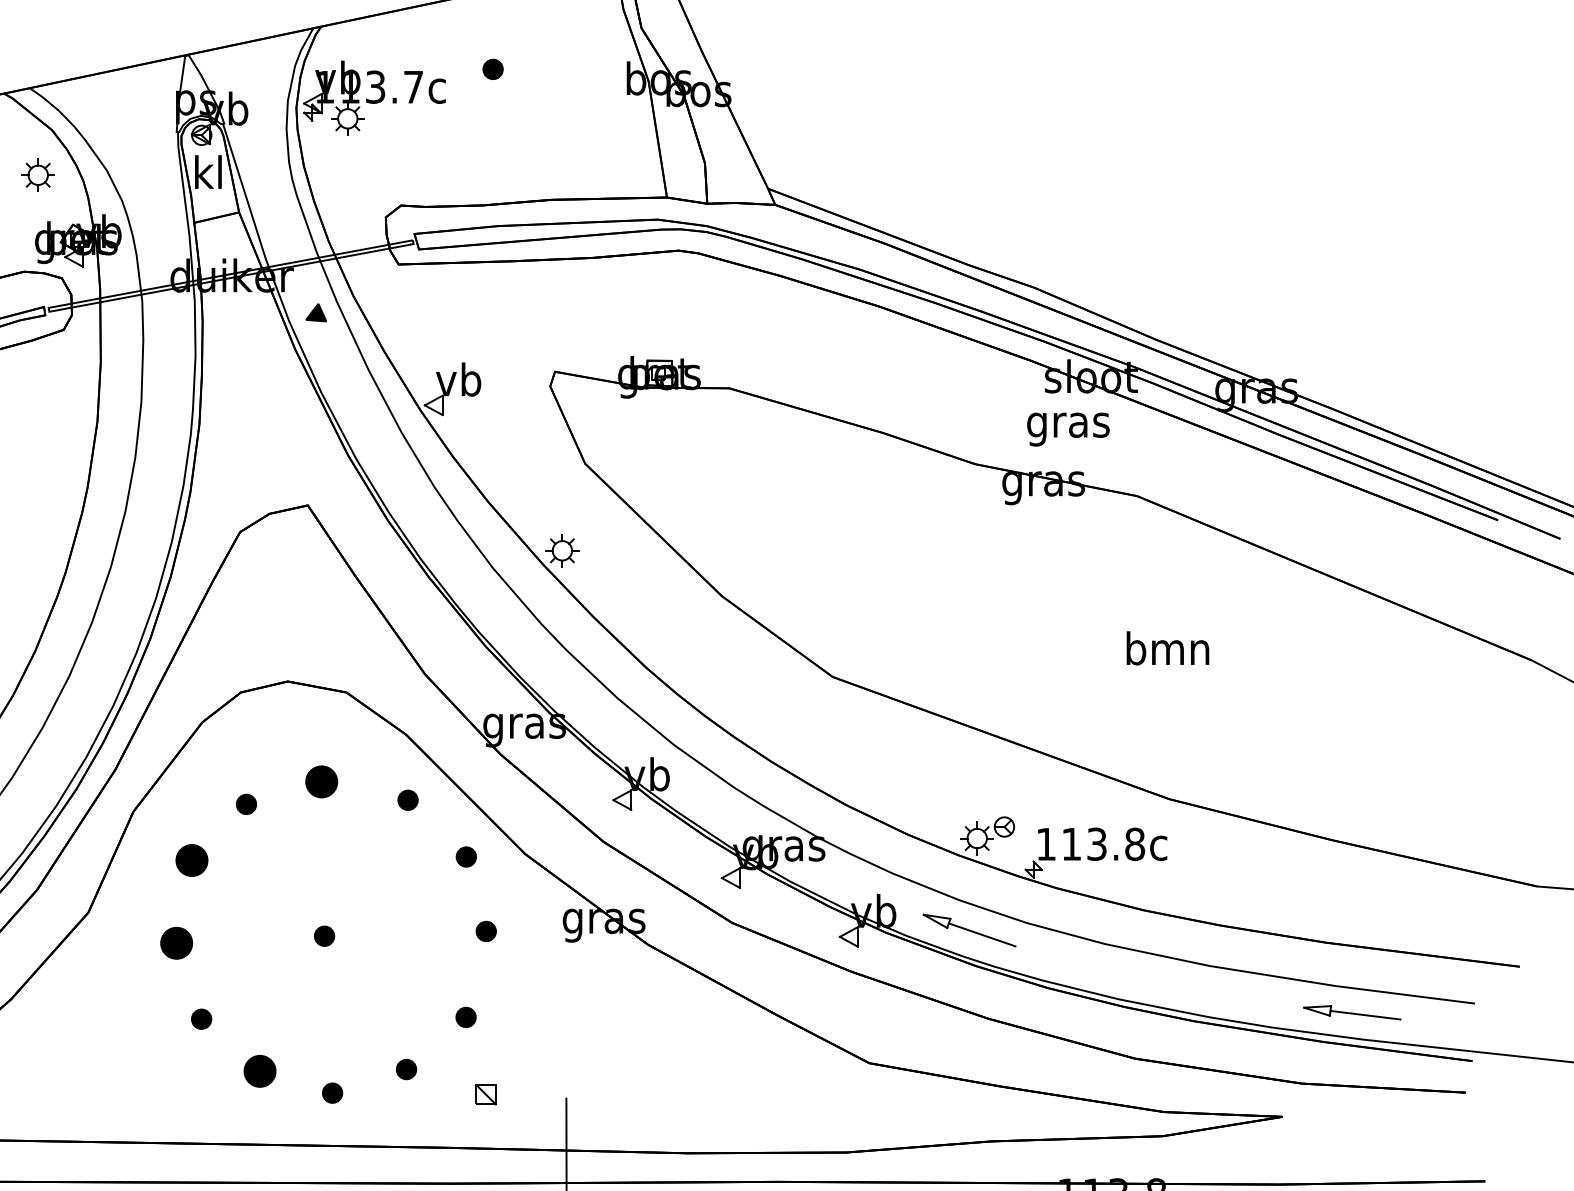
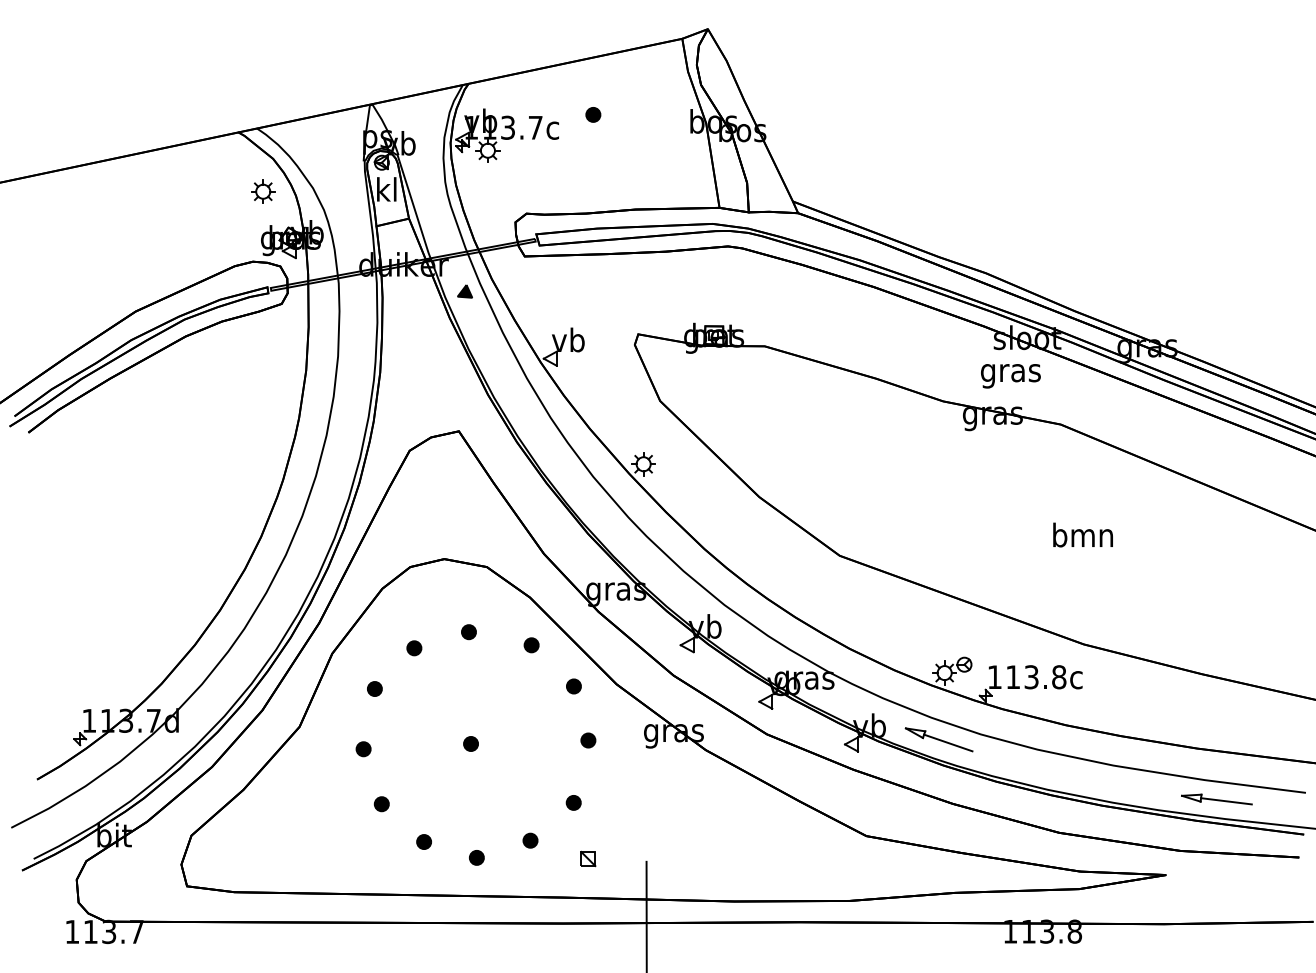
part: (321, 782) -> (468, 632), size x0.62
part: (191, 859) -> (374, 688), size x0.62
part: (176, 943) -> (363, 749), size x0.62
part: (259, 1070) -> (423, 841), size x0.62

